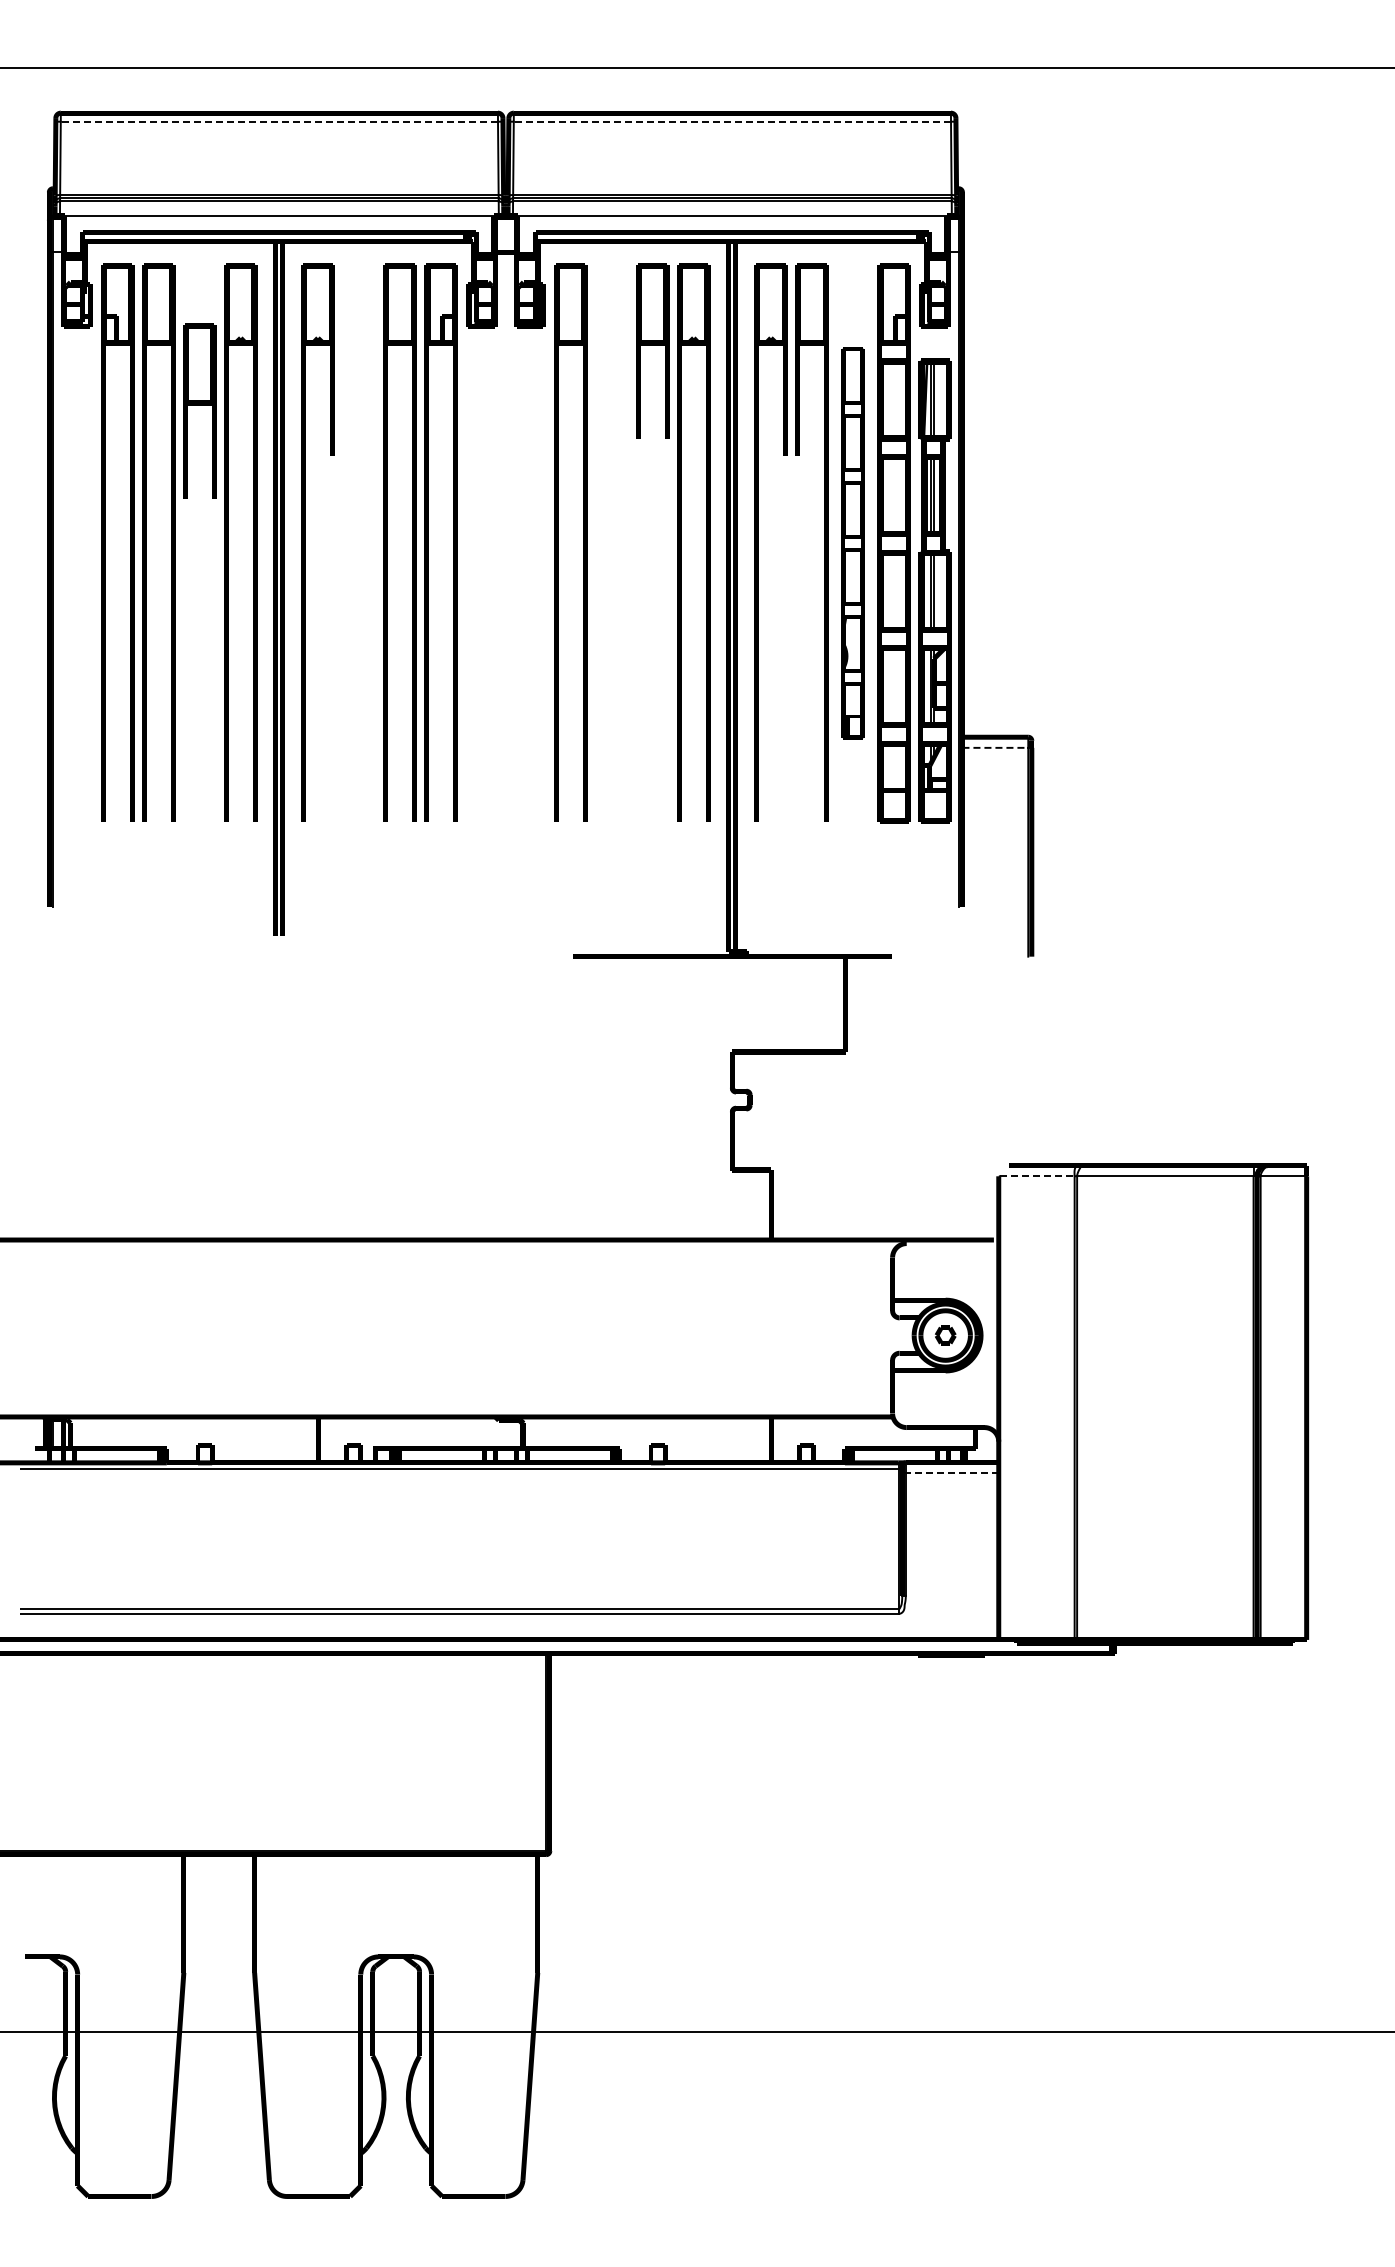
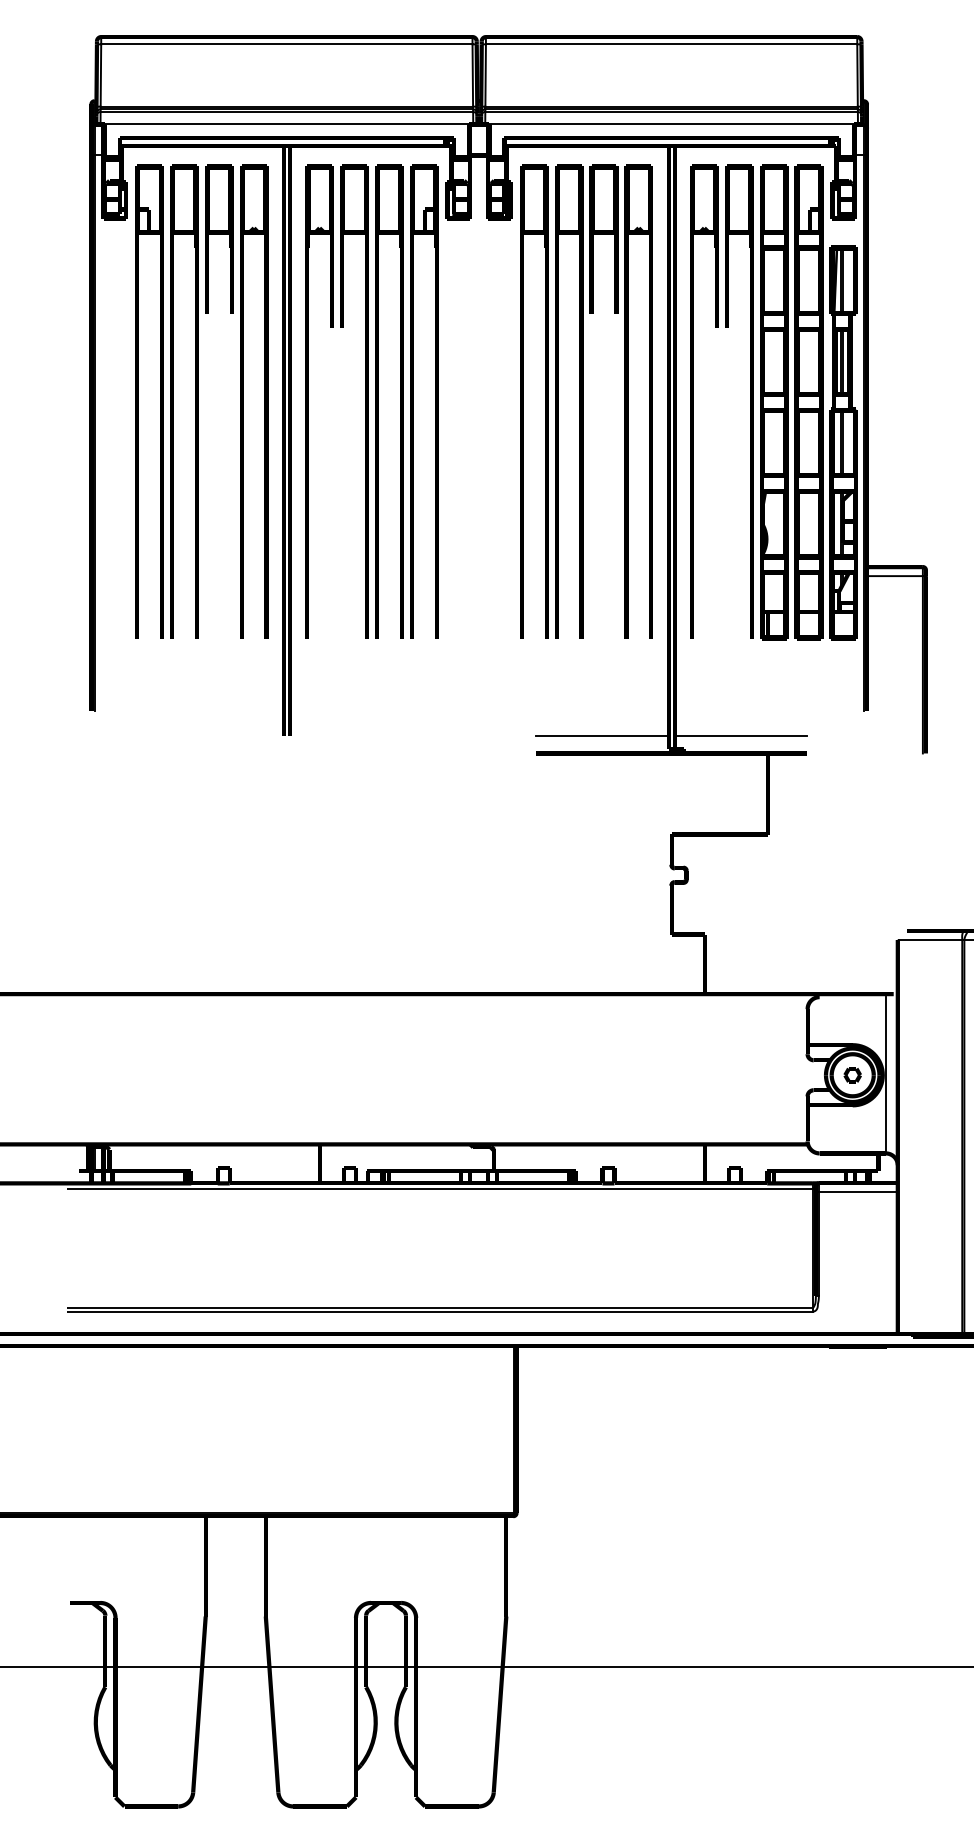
line: (279, 121) -> (286, 44), dashed -> solid
line: (732, 121) -> (671, 44), dashed -> solid
part: (199, 410) -> (219, 238), moved
part: (371, 542) -> (365, 401), added
part: (599, 542) -> (558, 401), added
part: (852, 543) -> (773, 402), size x1.43
line: (995, 747) -> (895, 575), dashed -> solid
line: (650, 935) -> (602, 735), added
line: (813, 935) -> (740, 735), added
line: (1037, 1176) -> (930, 940), dashed -> solid
line: (984, 1335) -> (885, 1075), added
line: (951, 1473) -> (857, 1192), dashed -> solid

